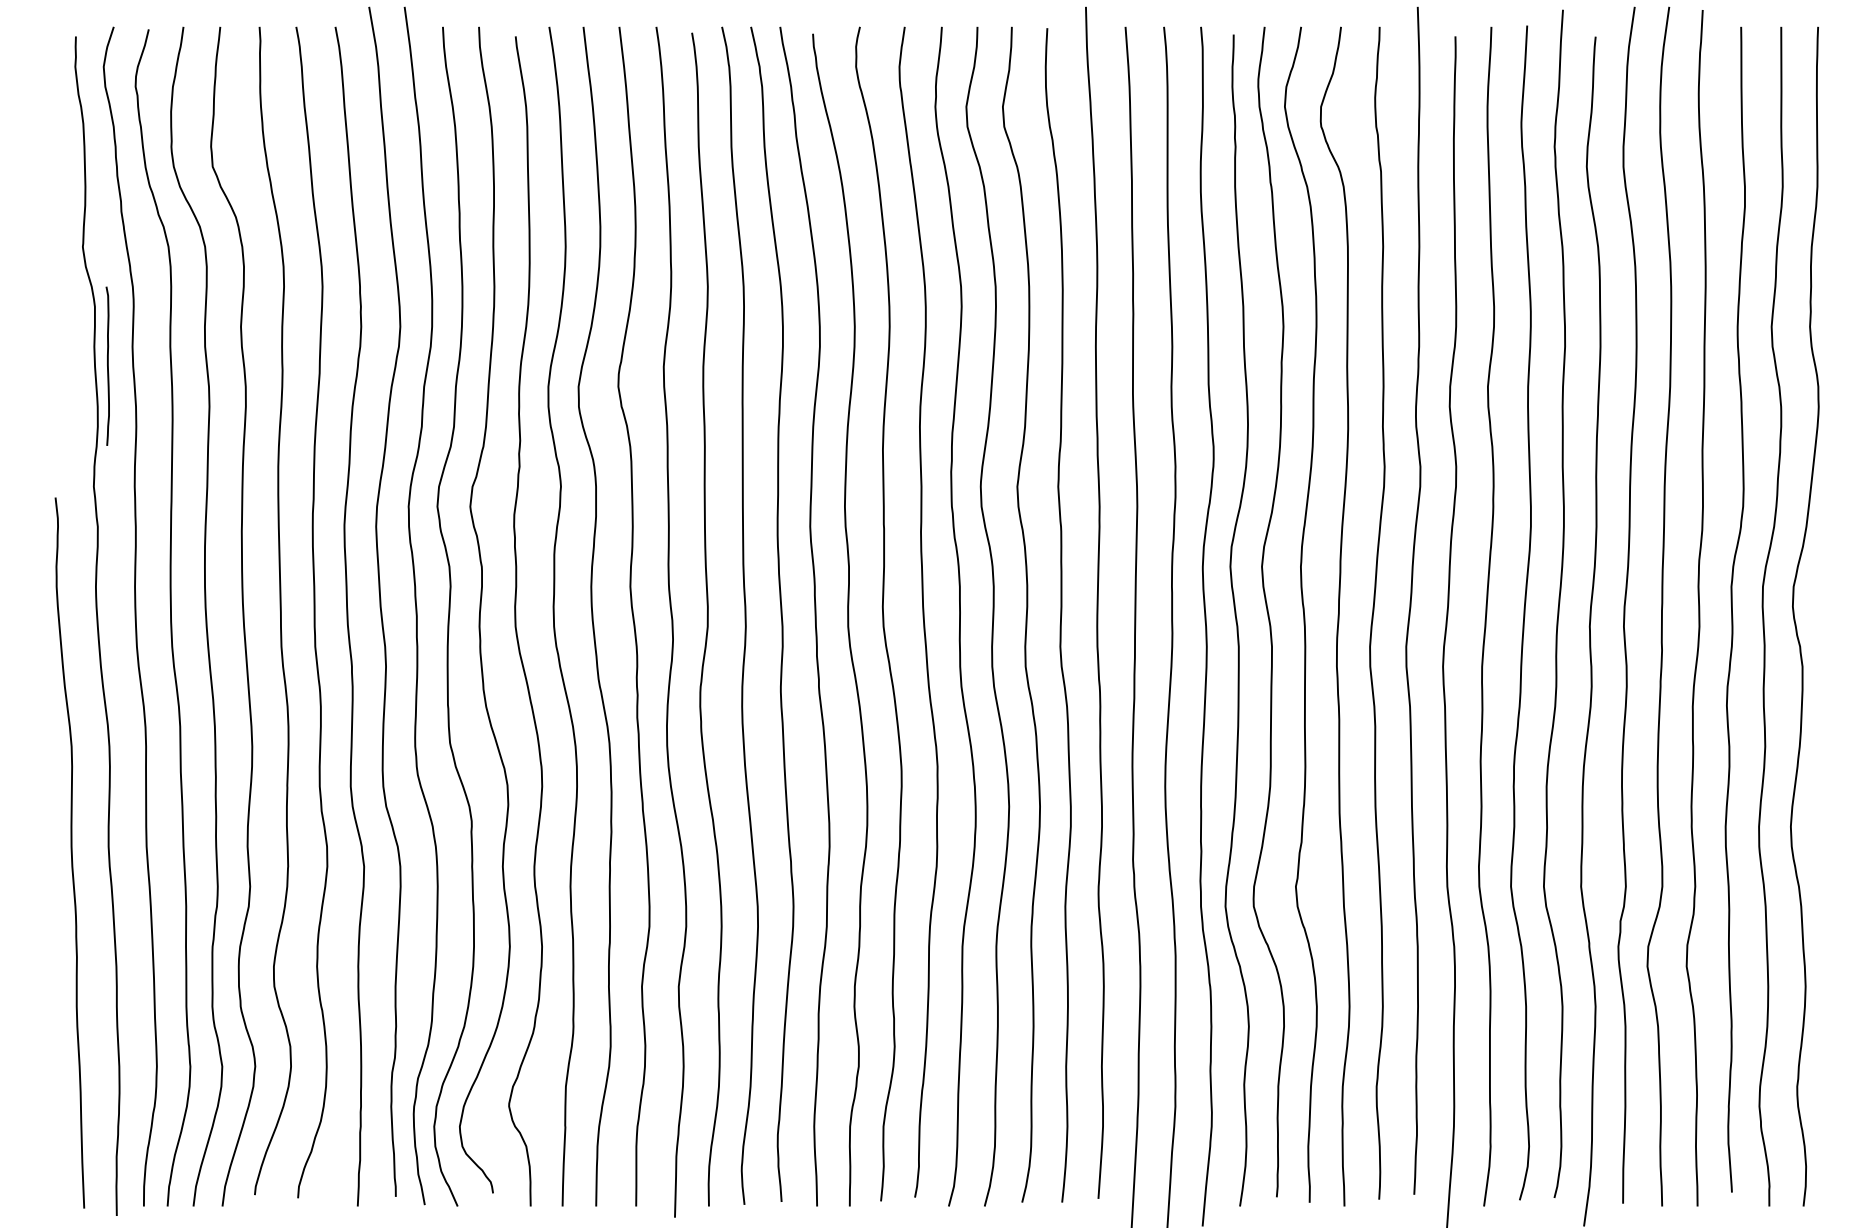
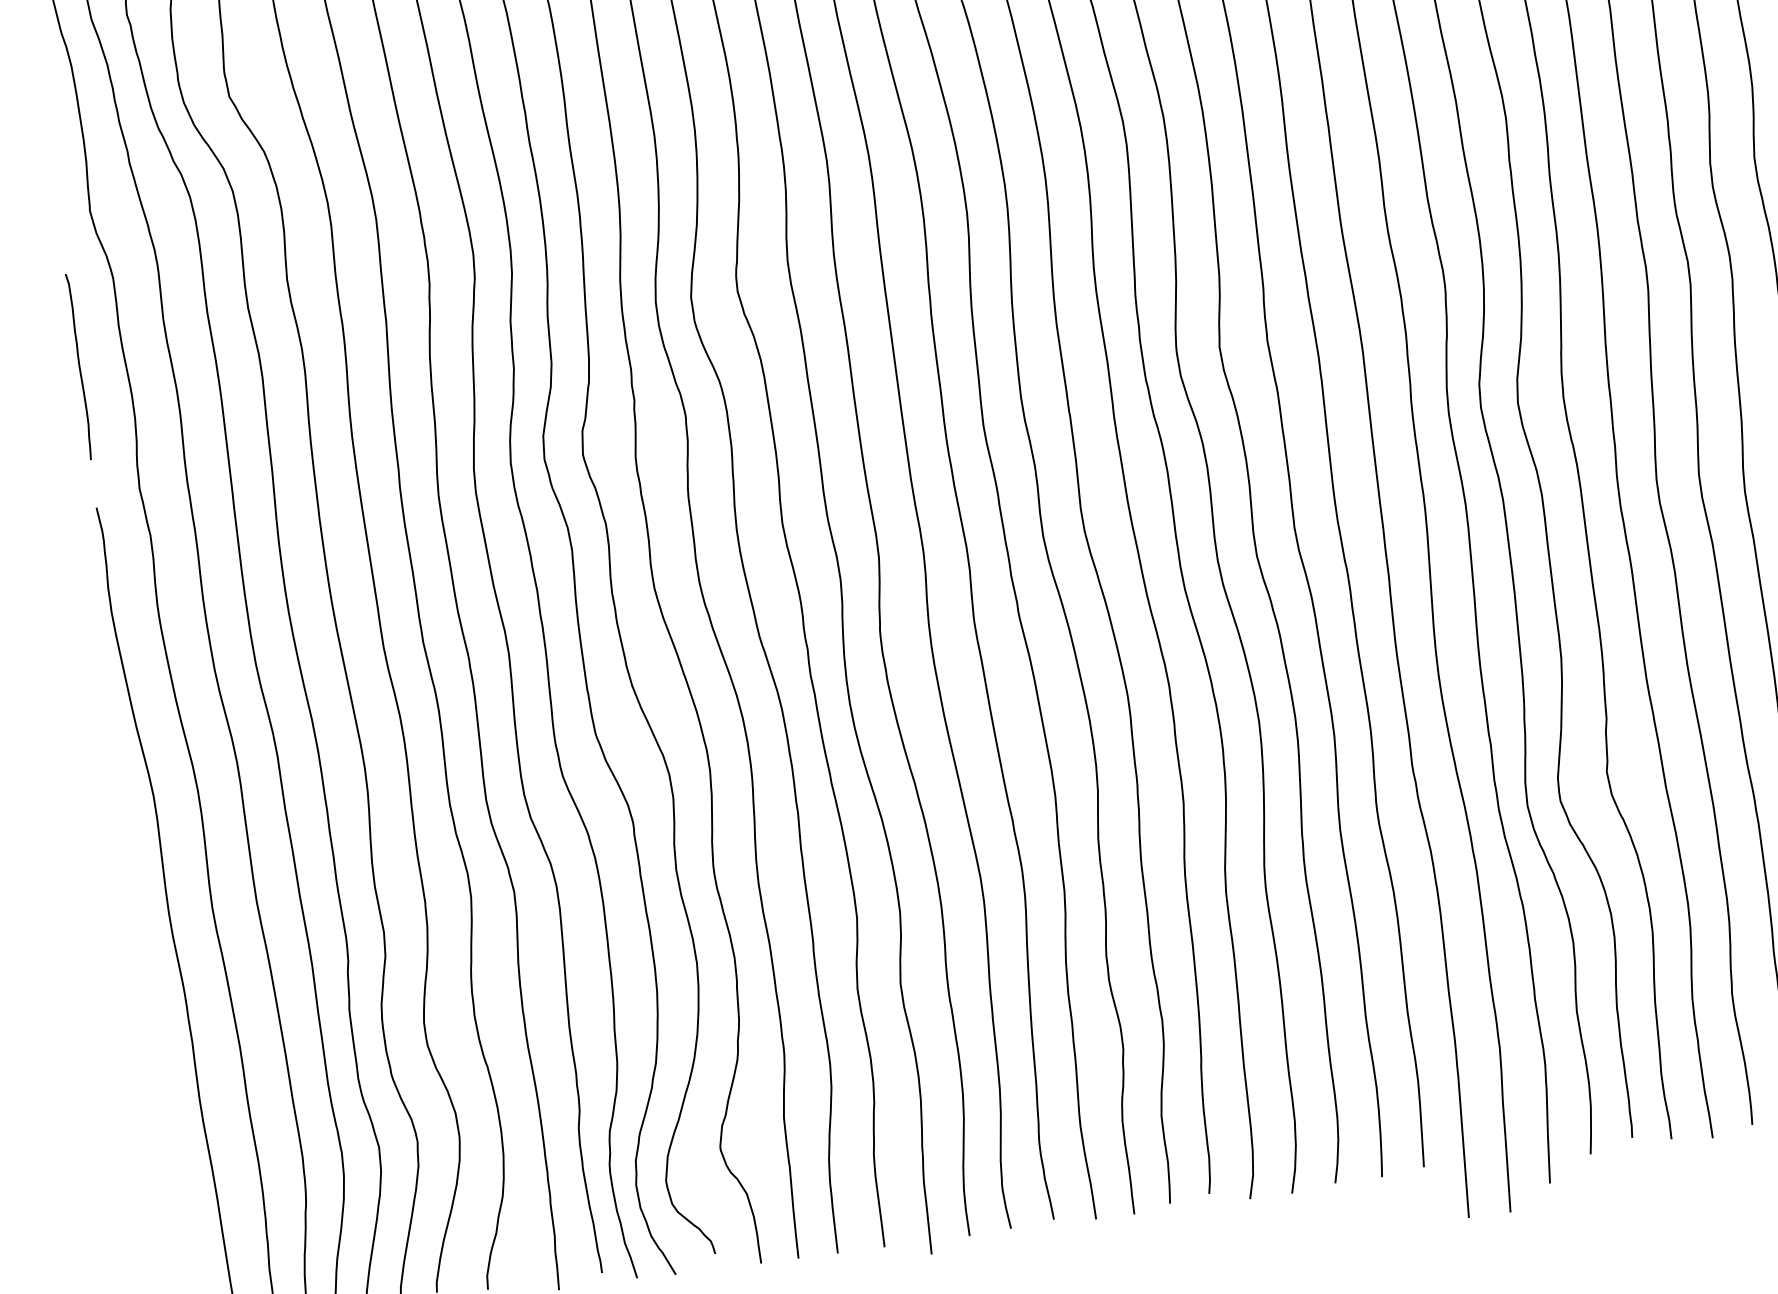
curve: (107, 365) -> (78, 366), moved

